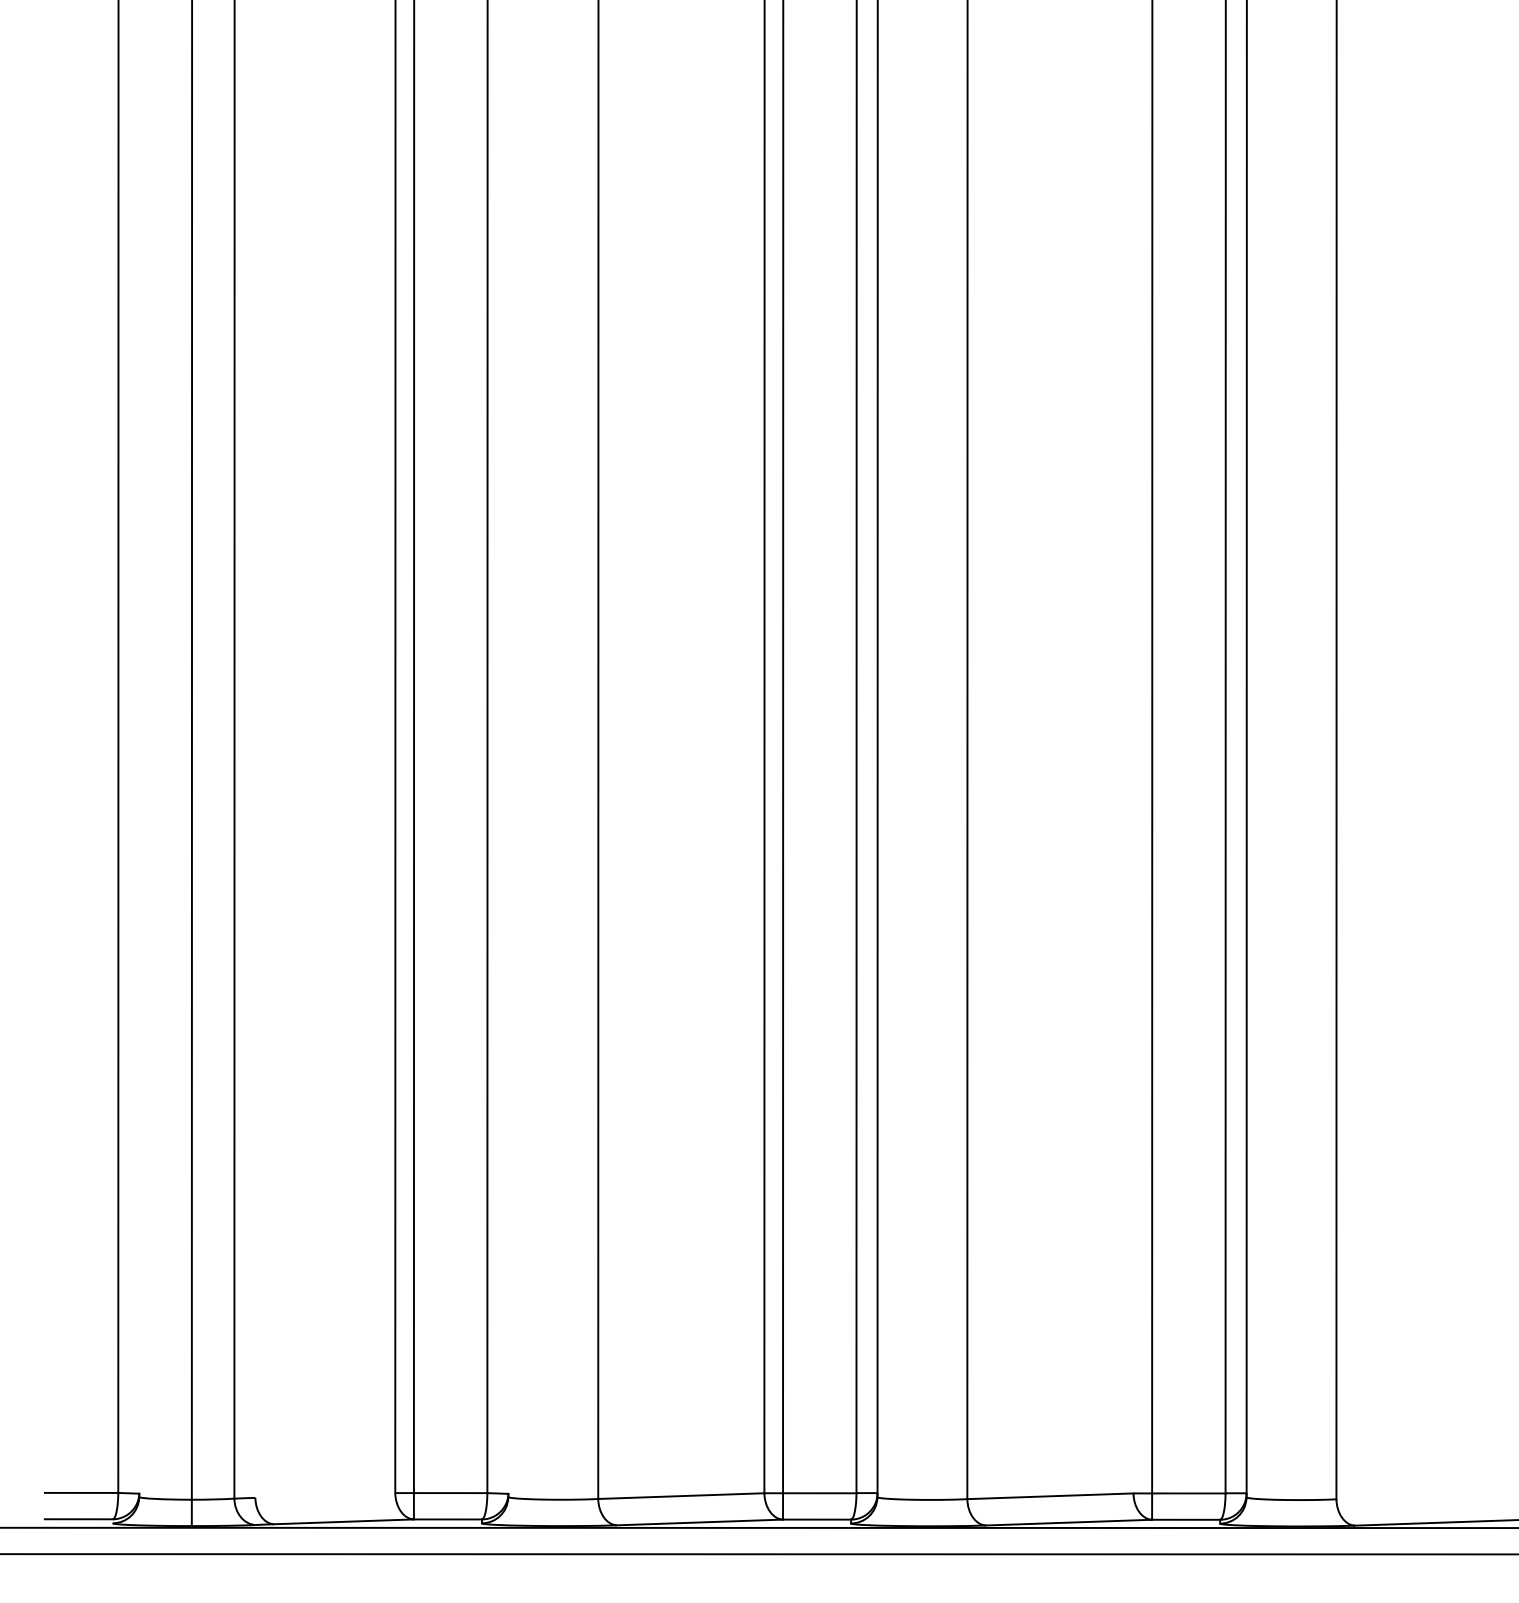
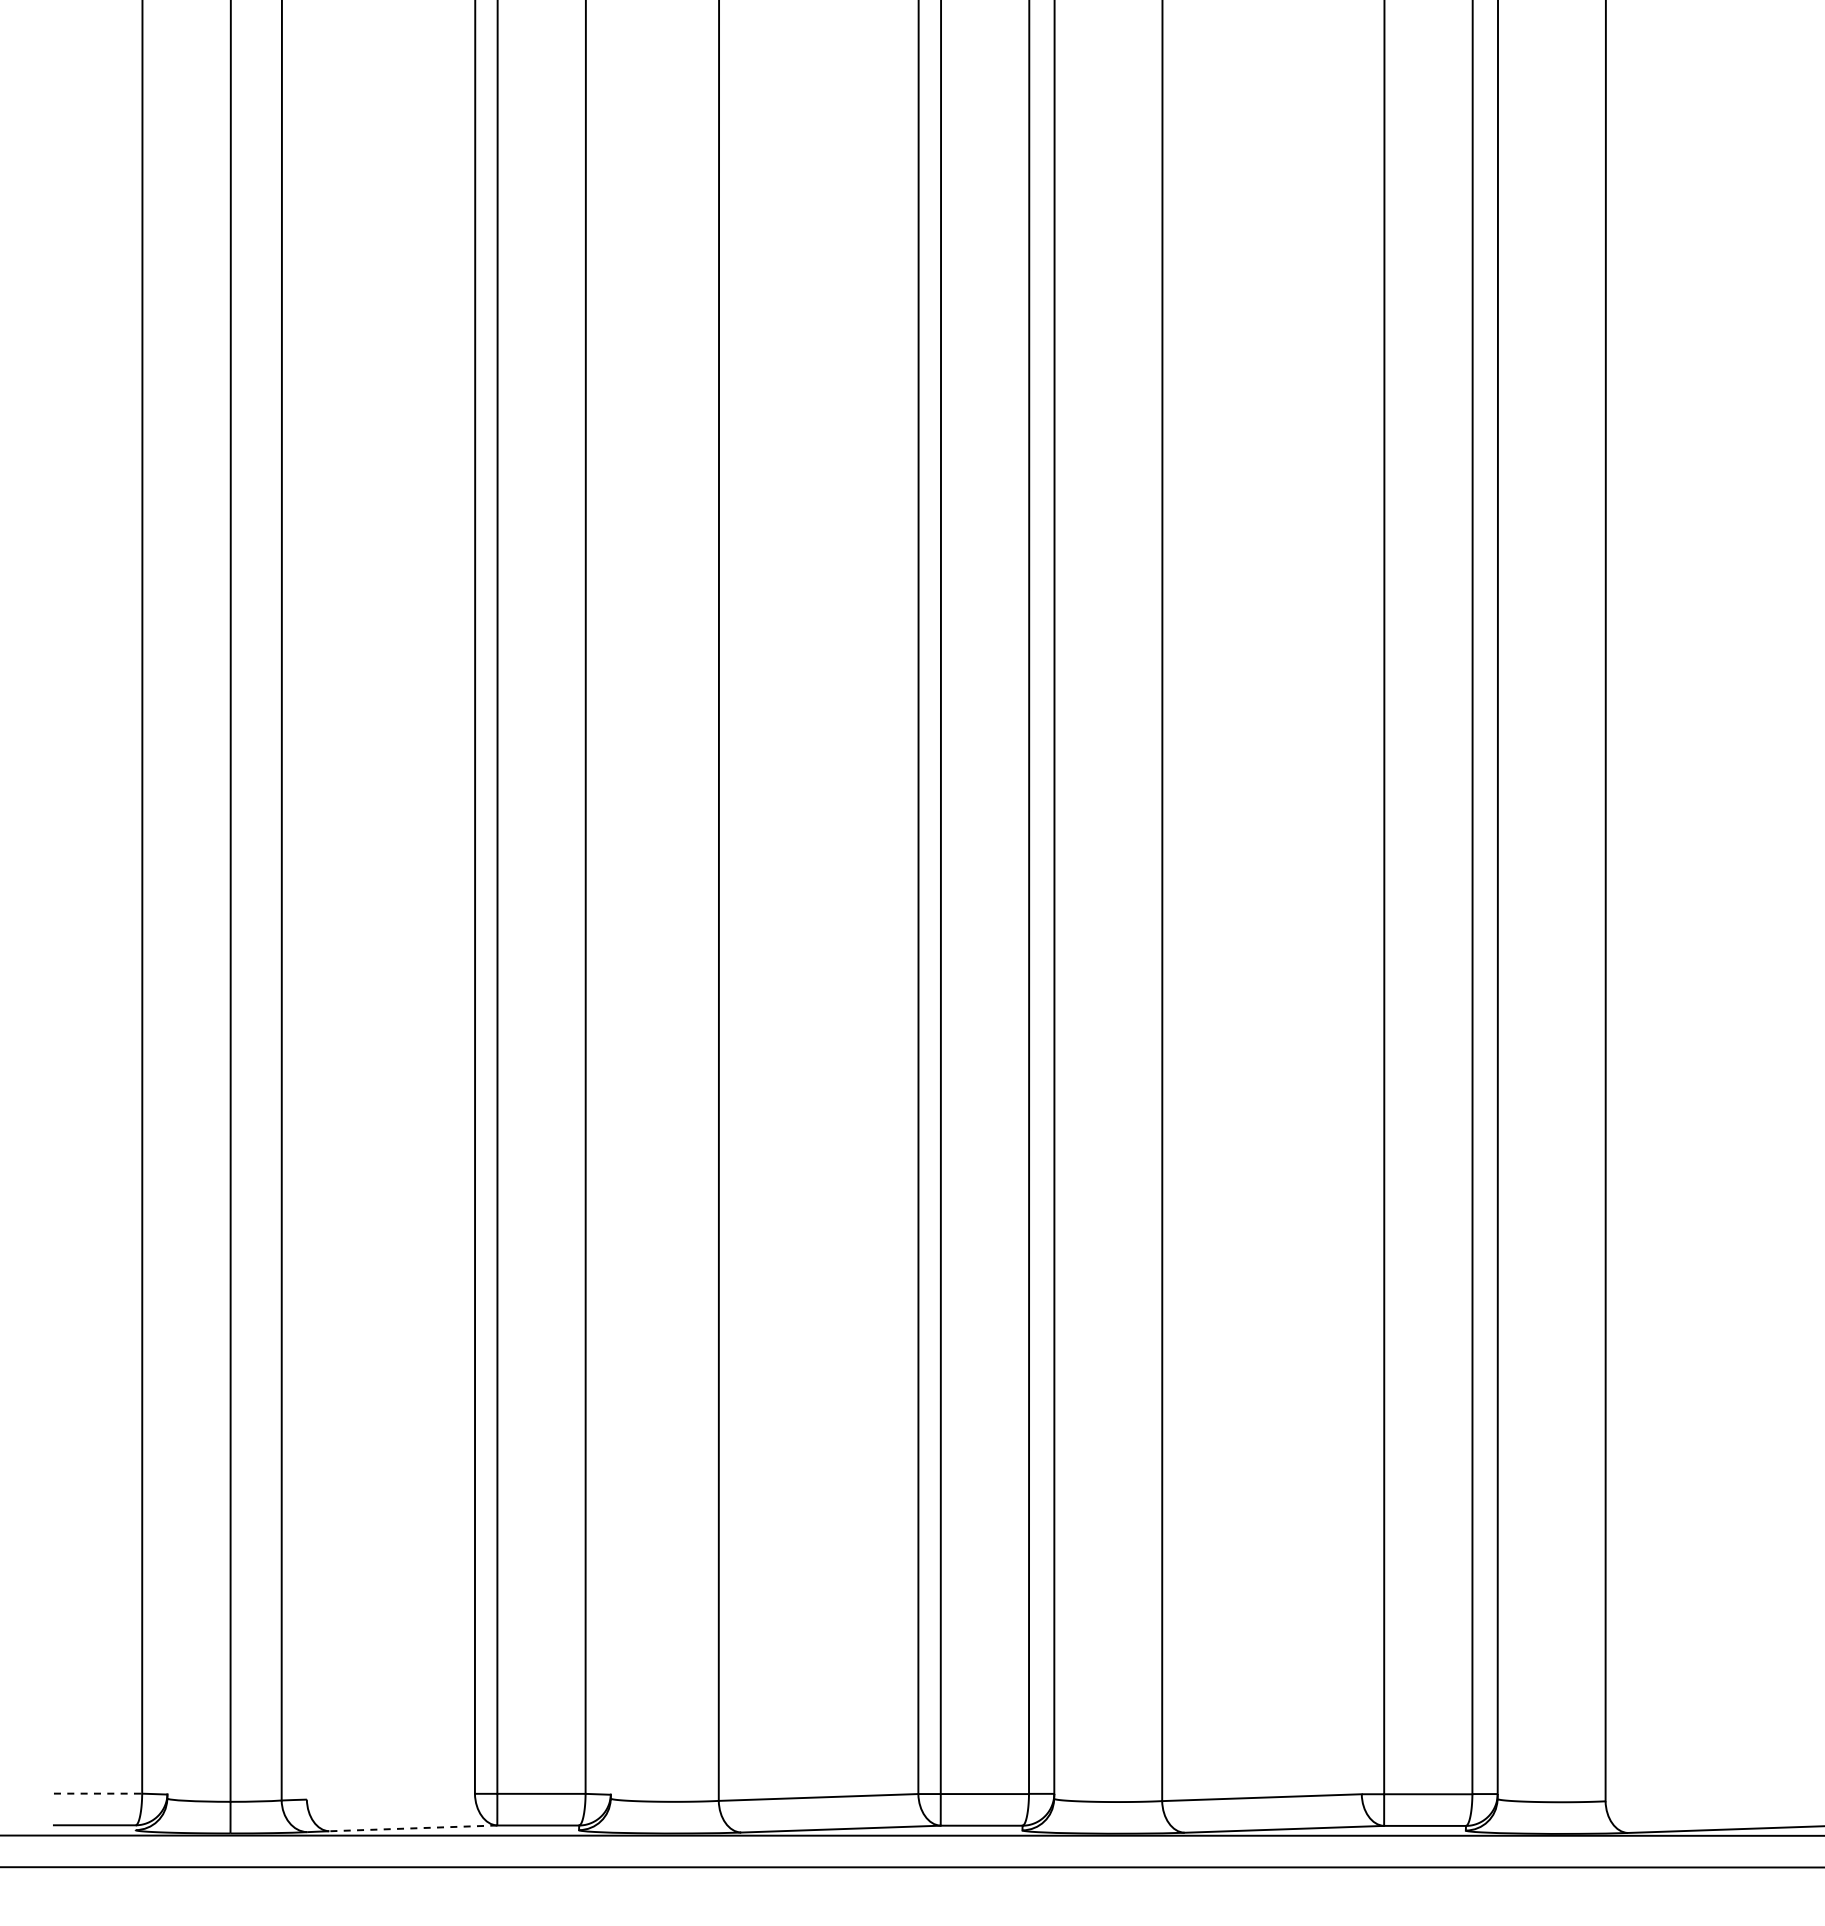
line: (81, 1492) -> (98, 1793), solid -> dashed
line: (343, 1521) -> (412, 1828), solid -> dashed

